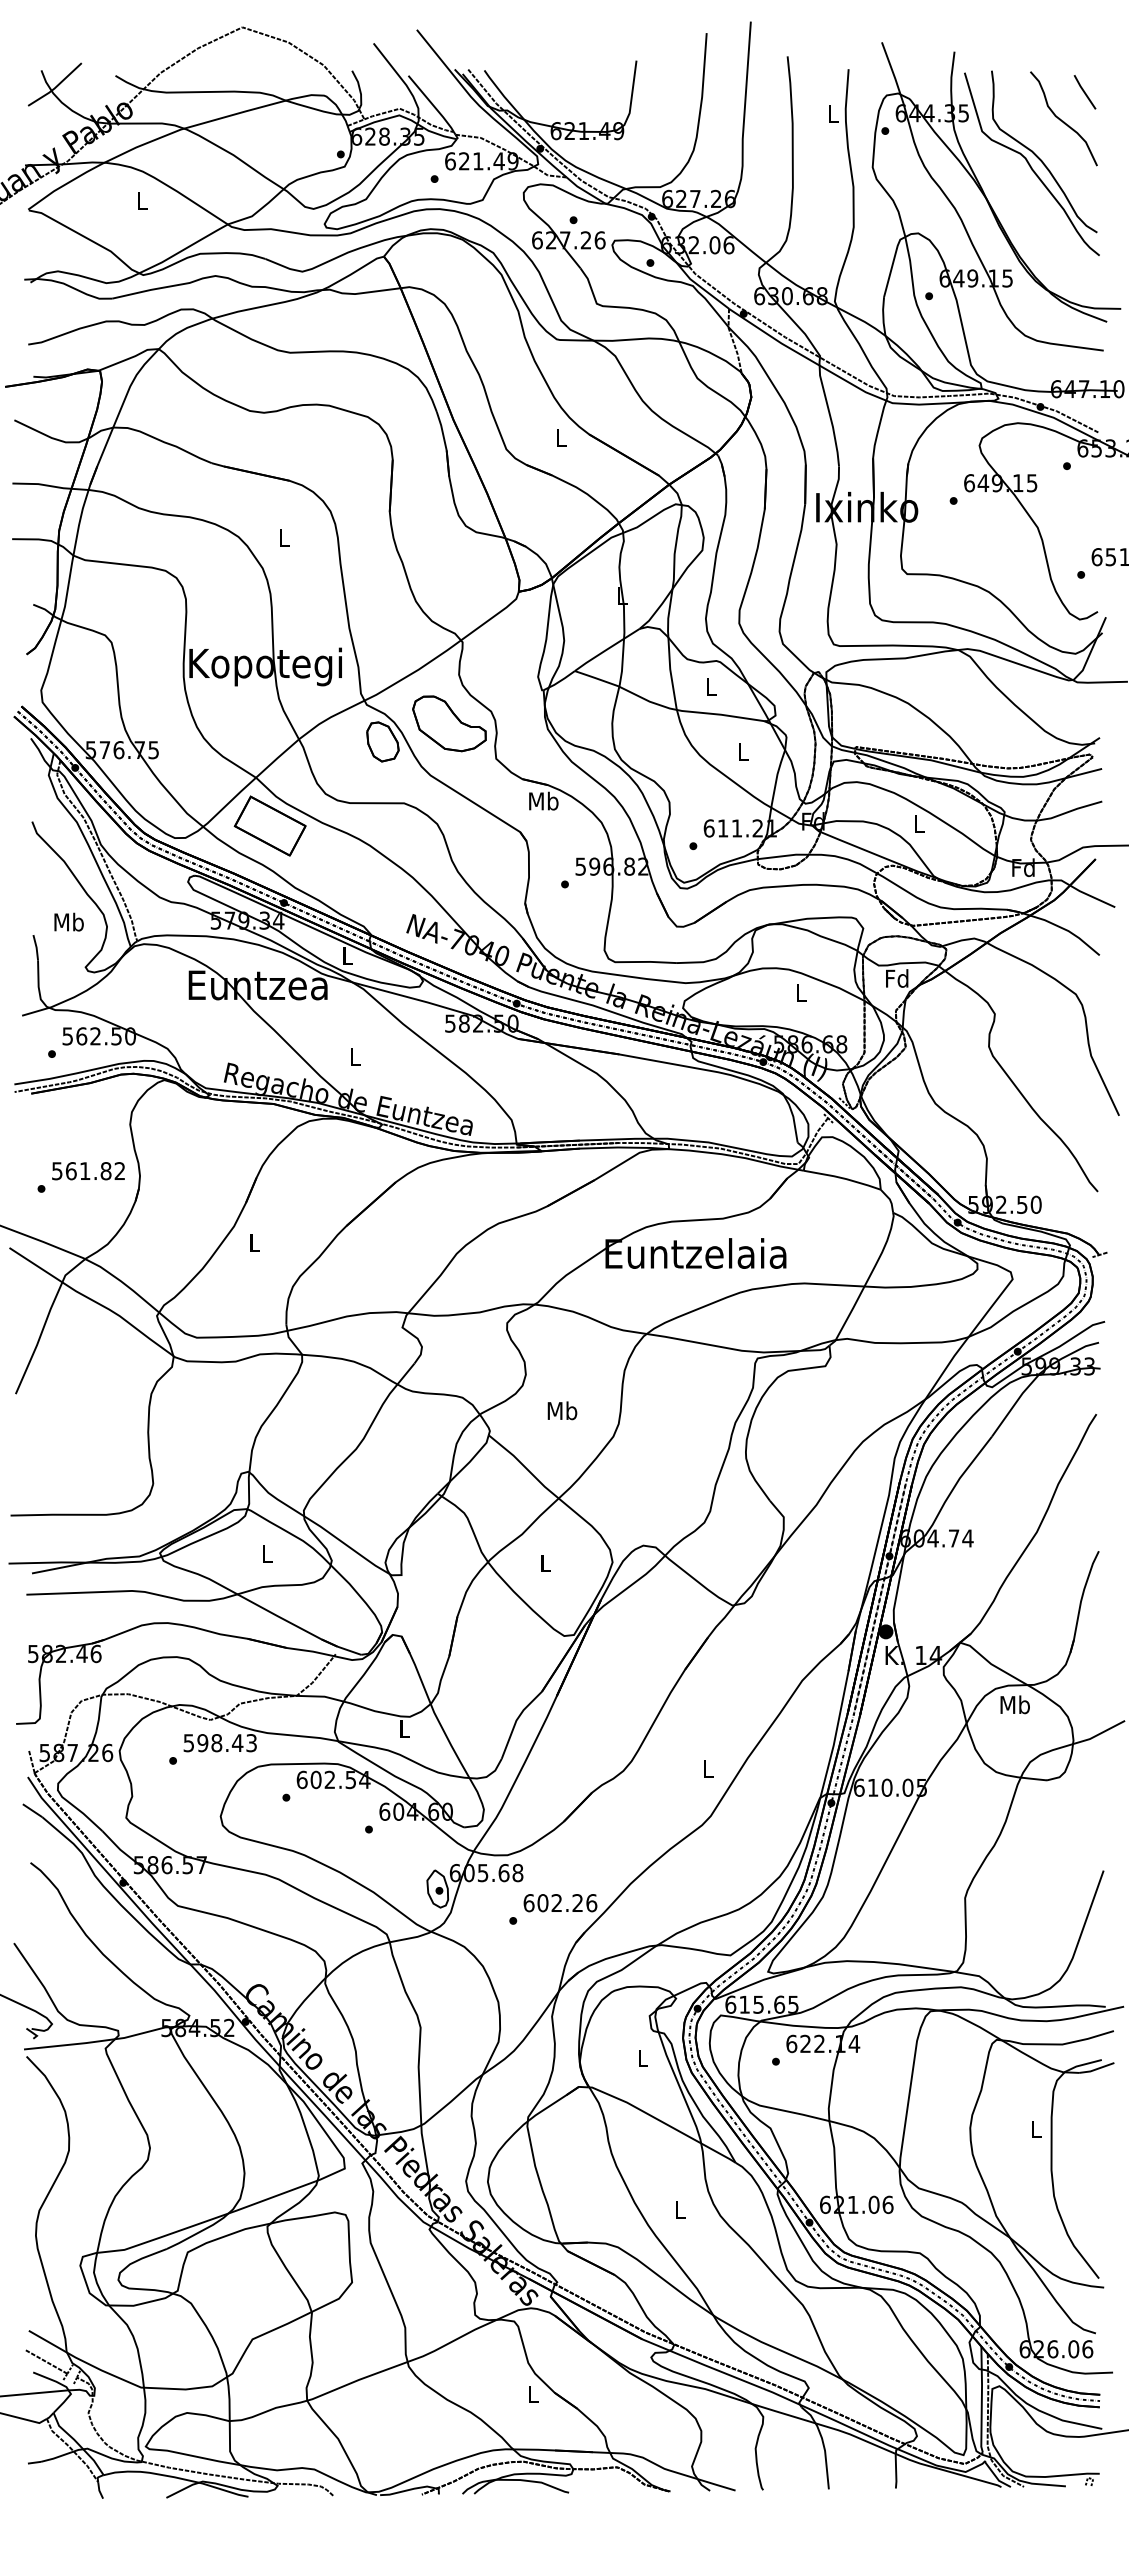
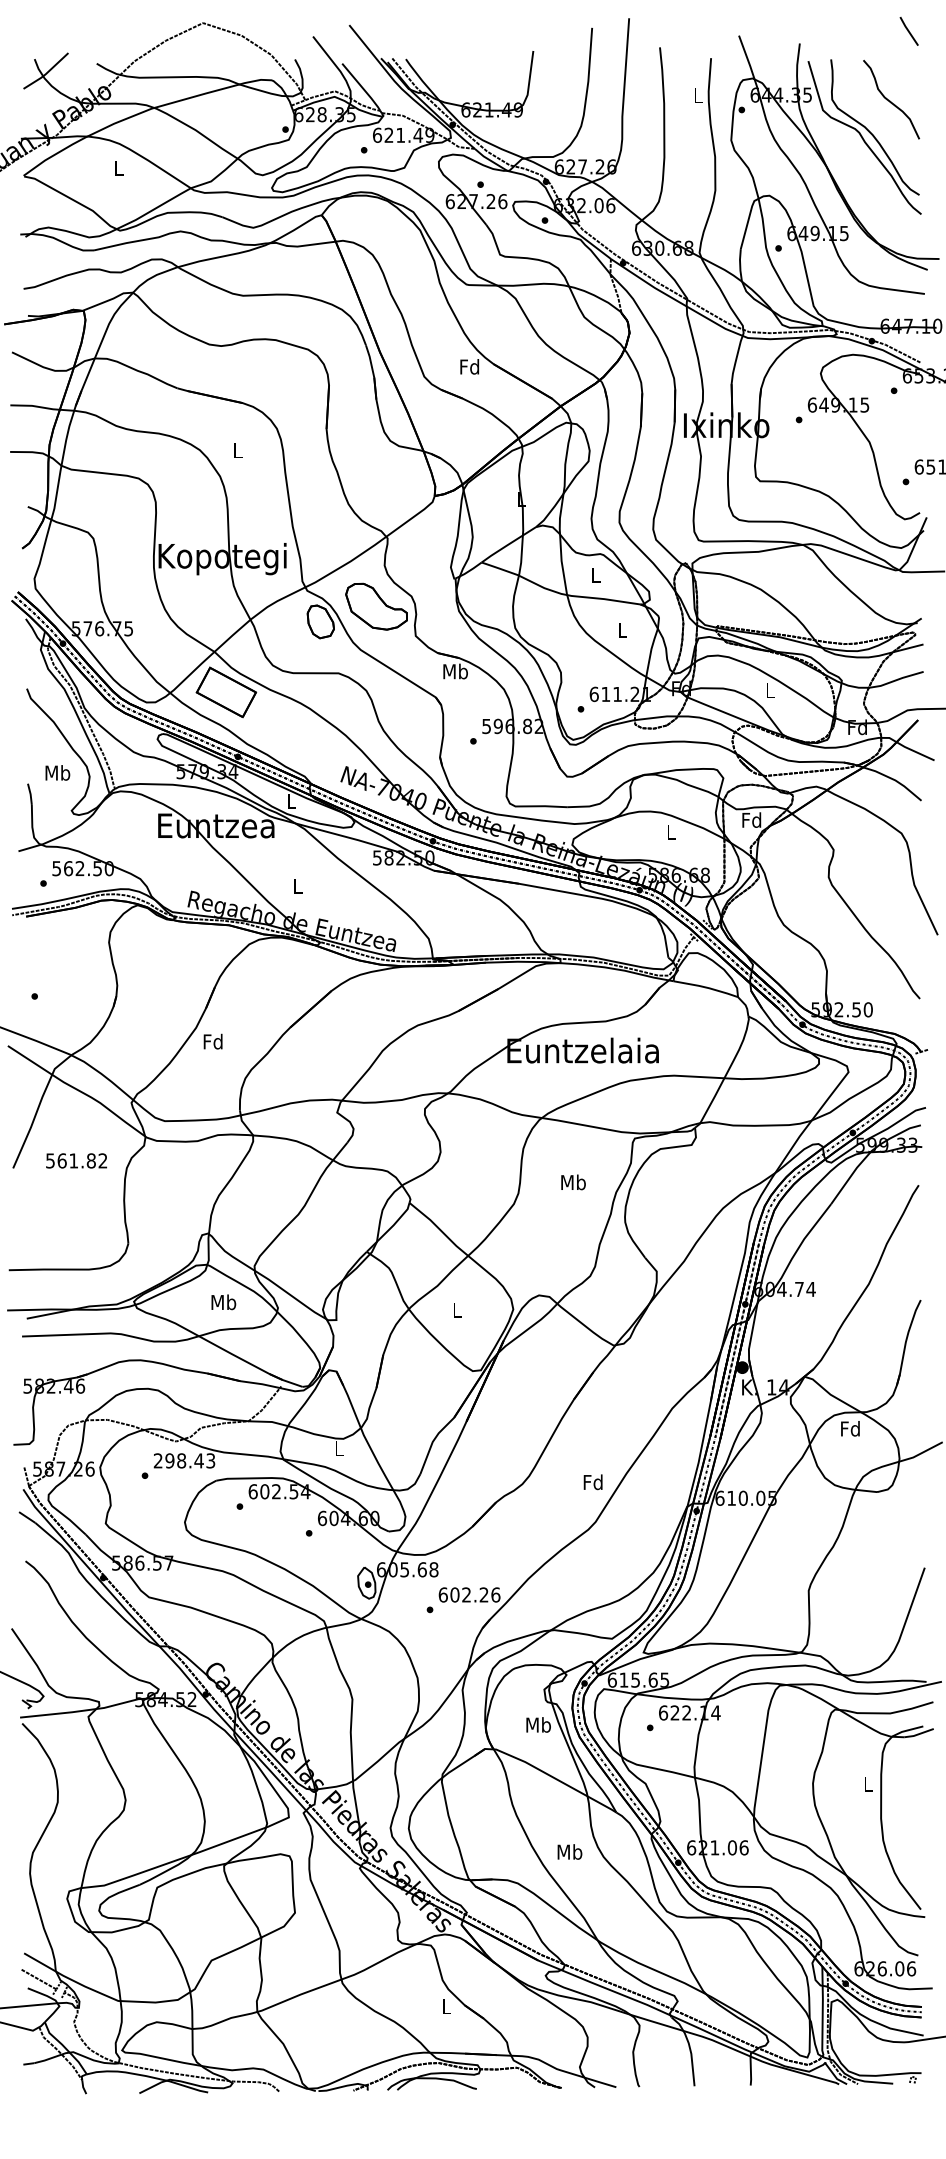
line: (1084, 92) -> (908, 31), moved
text: (560, 437) -> (469, 366), L -> Fd
text: (88, 1171) -> (76, 1161), moved
text: (254, 1242) -> (213, 1041), L -> Fd
text: (562, 1410) -> (573, 1182), moved
text: (266, 1553) -> (223, 1301), L -> Mb
text: (1014, 1704) -> (850, 1428), Mb -> Fd
text: (188, 1743) -> (157, 1461), 598.43 -> 298.43
text: (707, 1768) -> (592, 1482), L -> Fd
text: (642, 2057) -> (538, 1724), L -> Mb
text: (679, 2209) -> (569, 1851), L -> Mb

